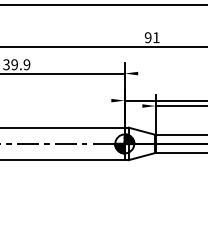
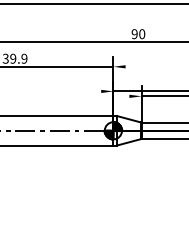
text: (156, 38) -> (142, 34), 91 -> 90

